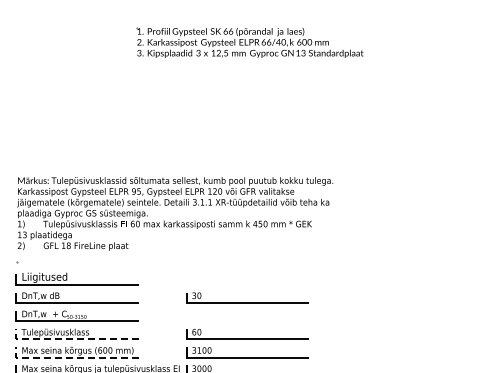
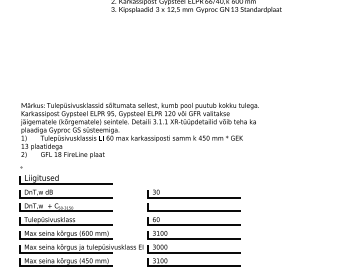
line: (247, 320) -> (194, 210), added
line: (71, 339) -> (61, 225), dashed -> solid
line: (71, 357) -> (61, 238), dashed -> solid

